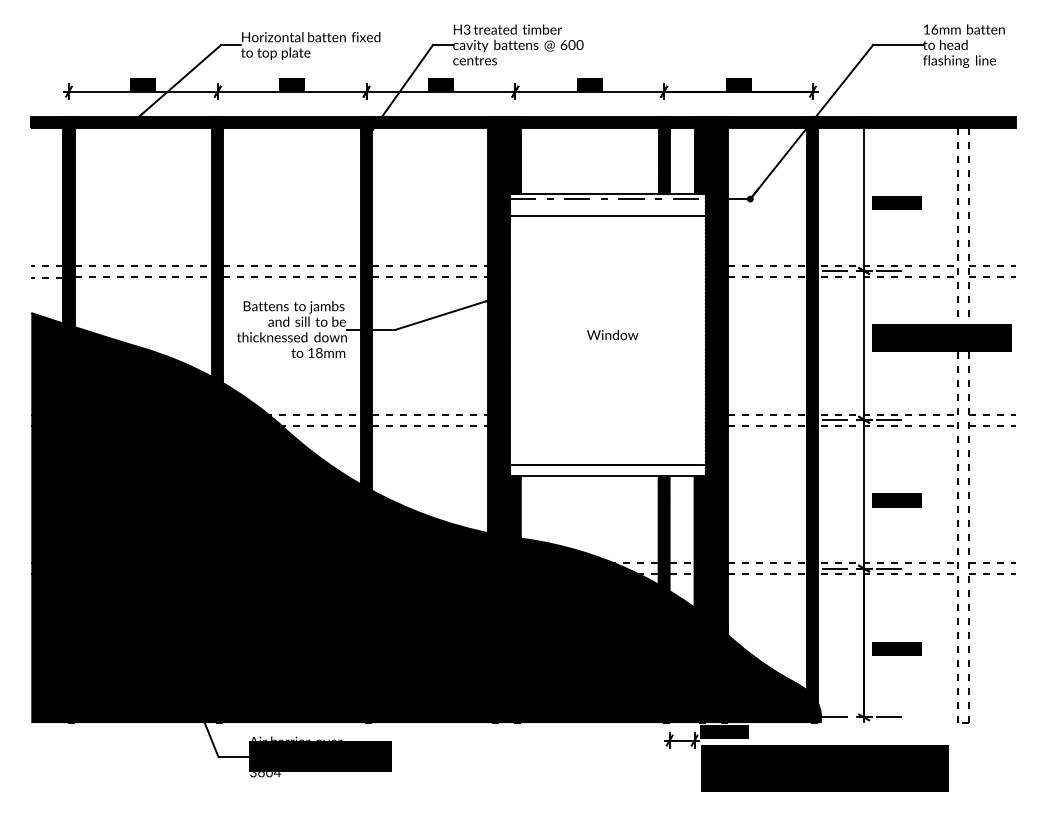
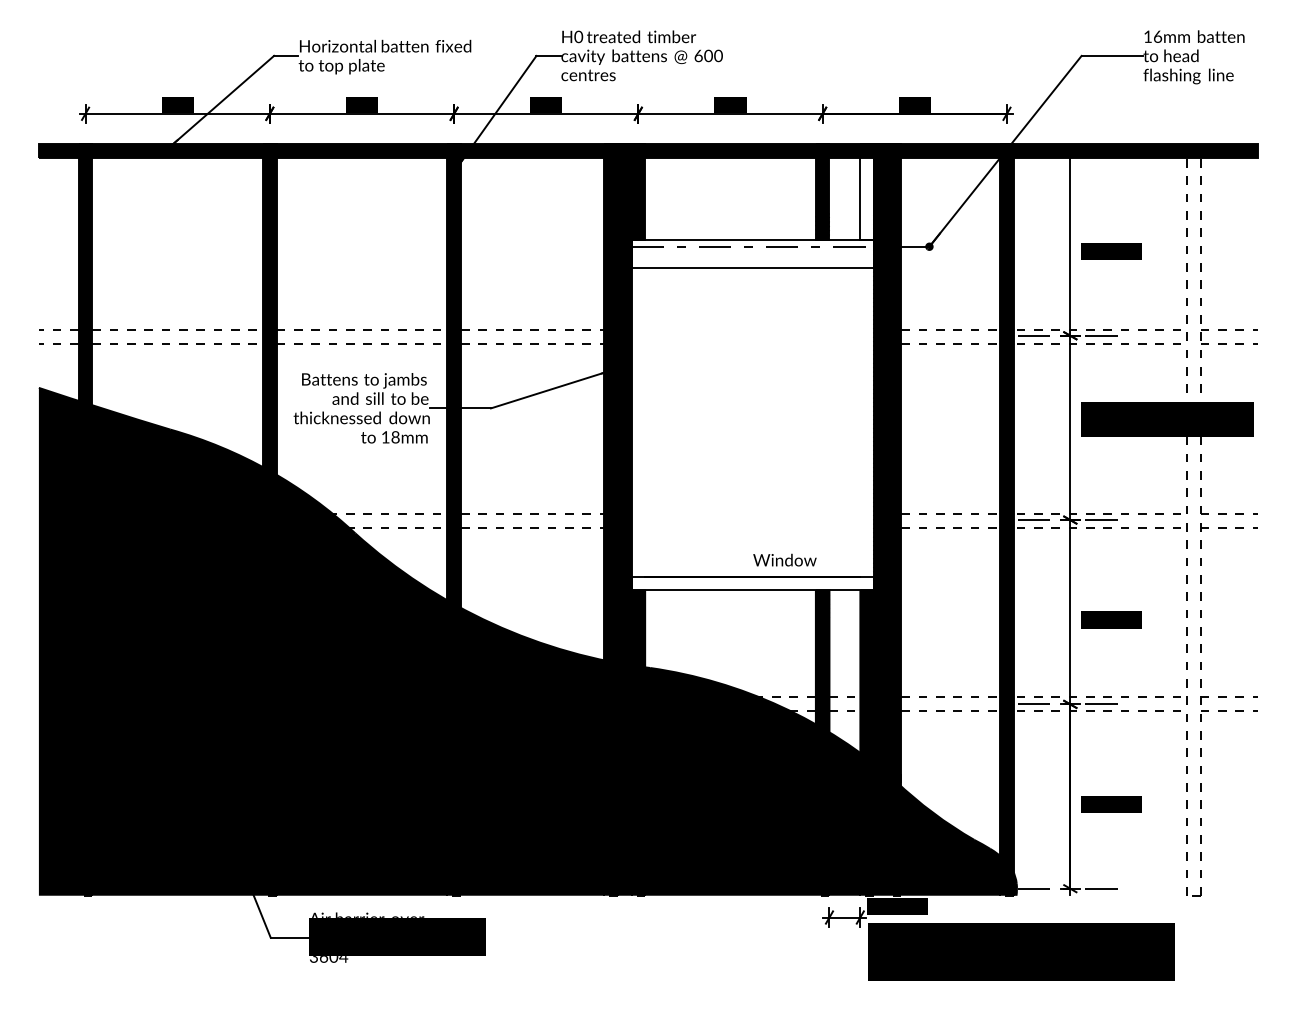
text: (466, 29) -> (578, 36), H3 -> H0
fill: (699, 155) -> (866, 192), removed
text: (612, 334) -> (784, 559), moved

